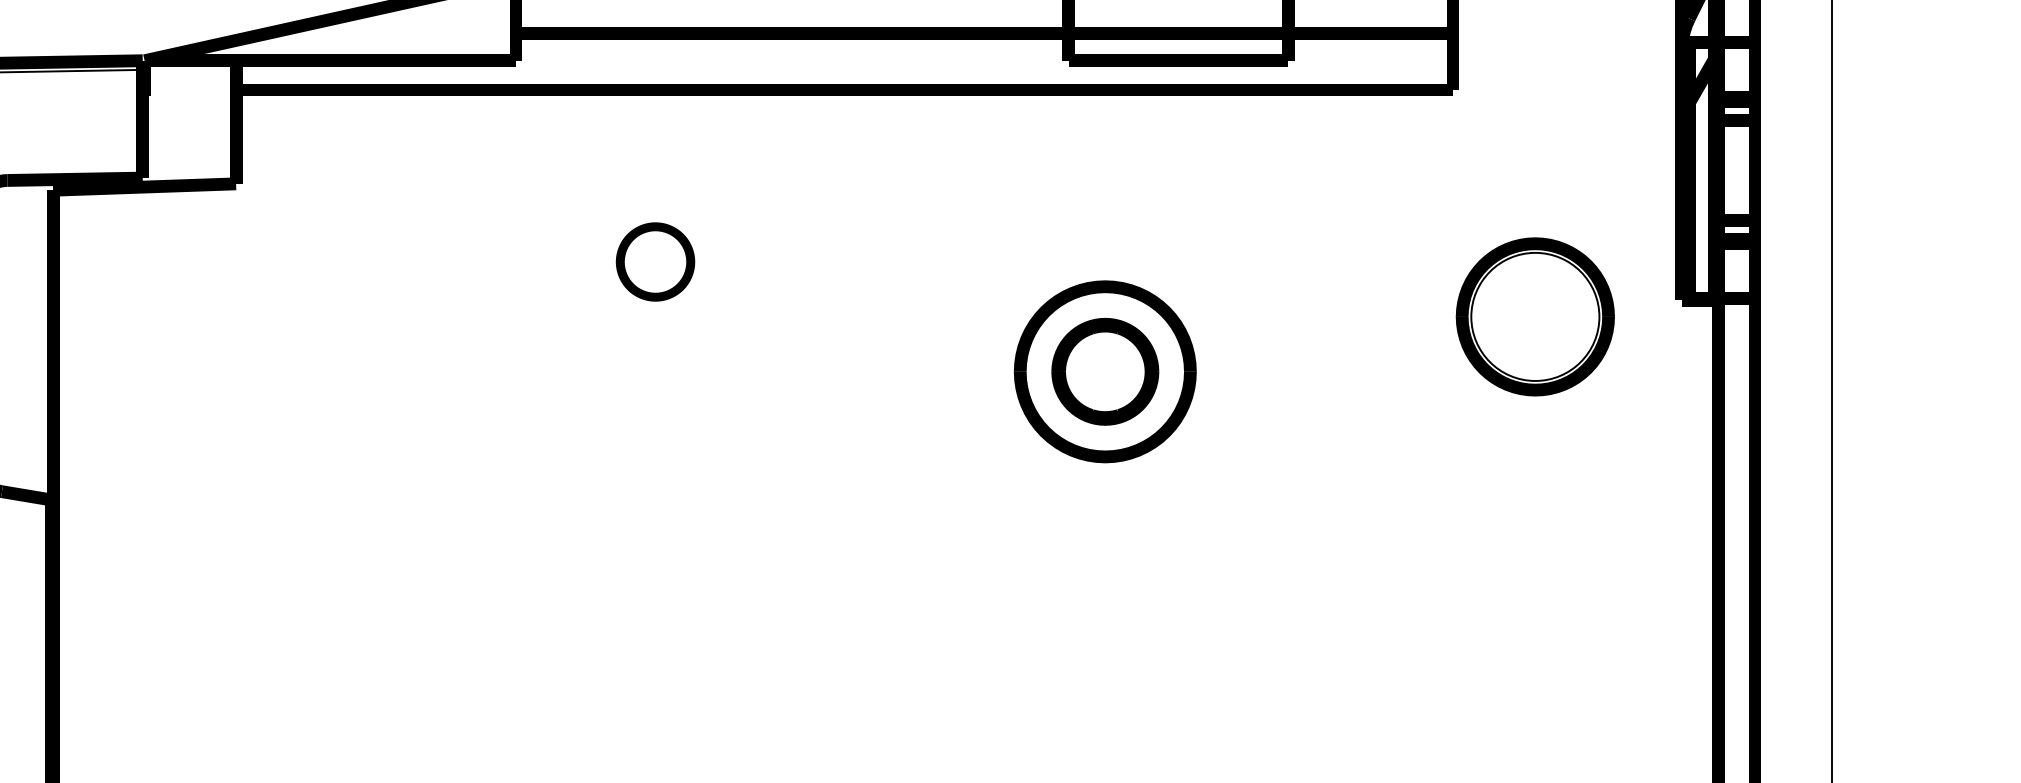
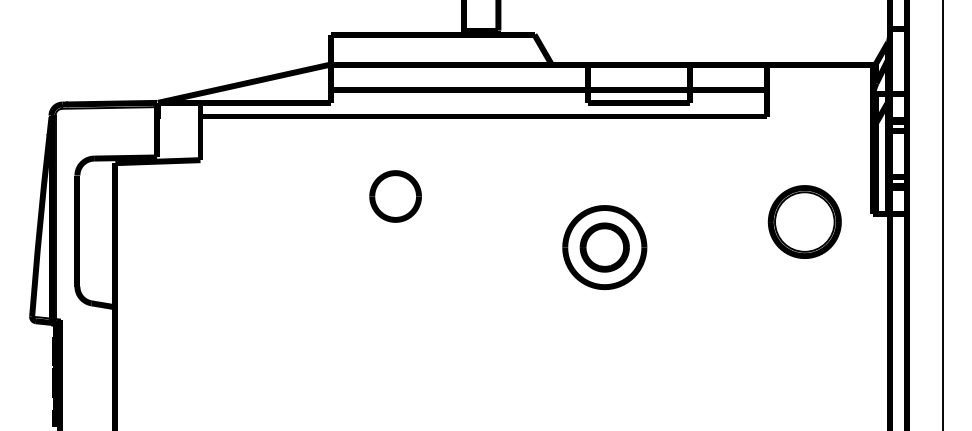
part: (655, 261) -> (395, 196), size x1.43

